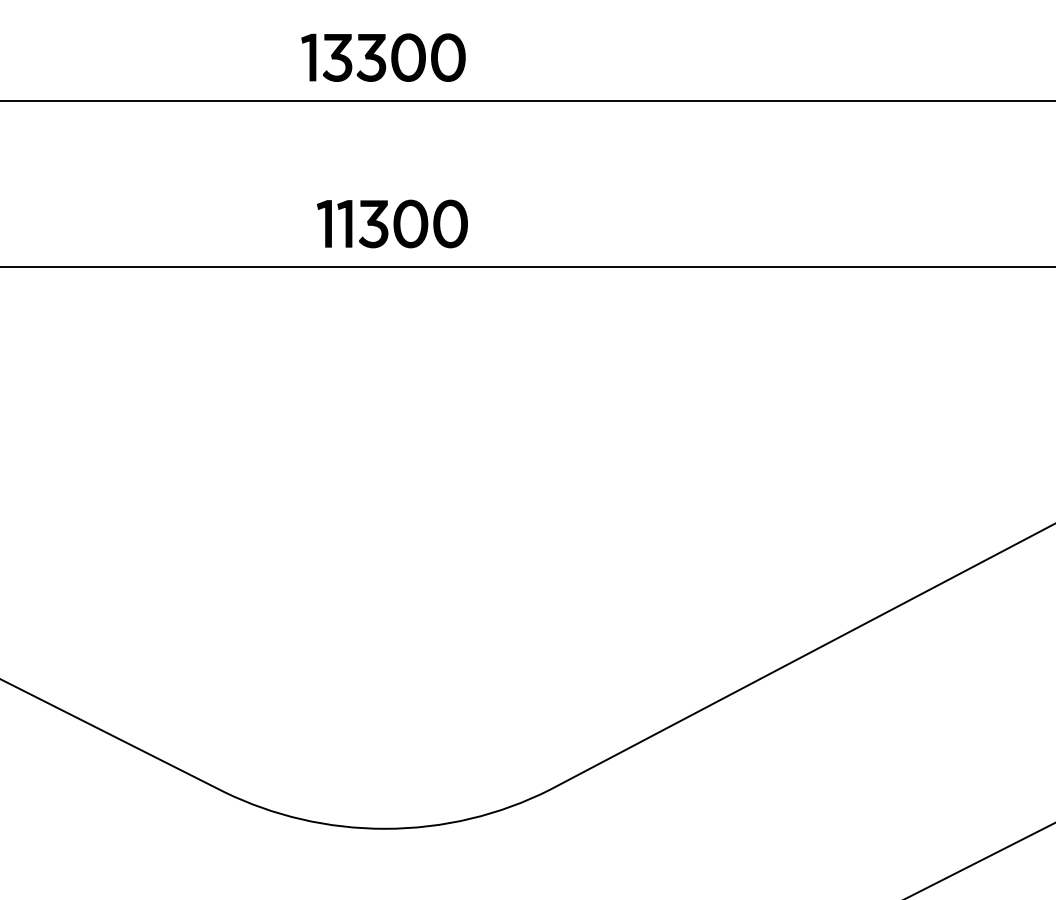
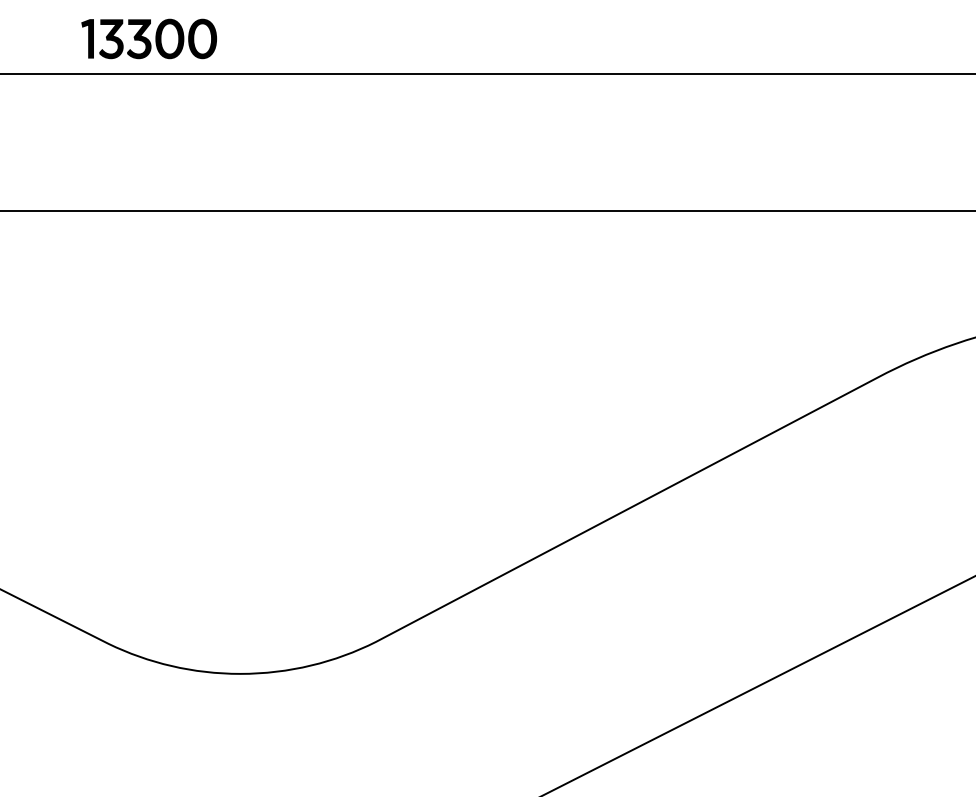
part: (382, 57) -> (148, 38), moved
part: (392, 223) -> (246, 175), removed

